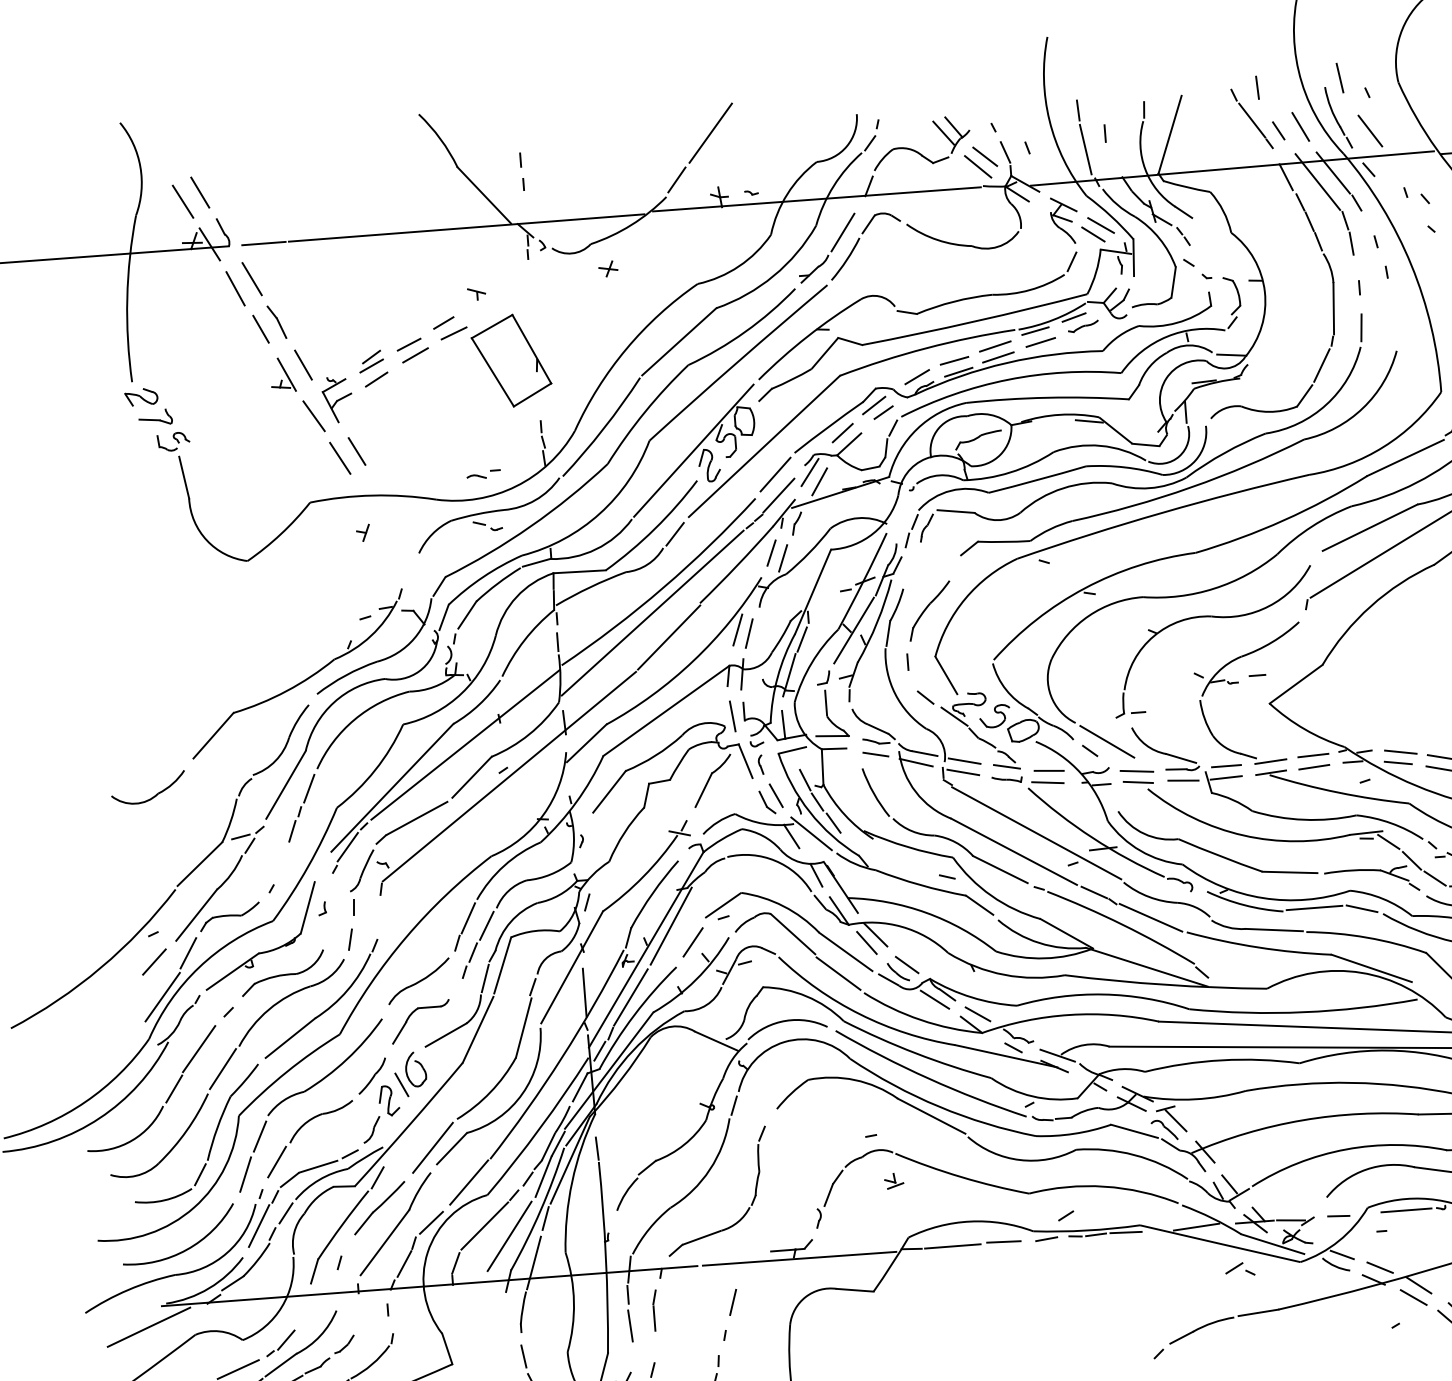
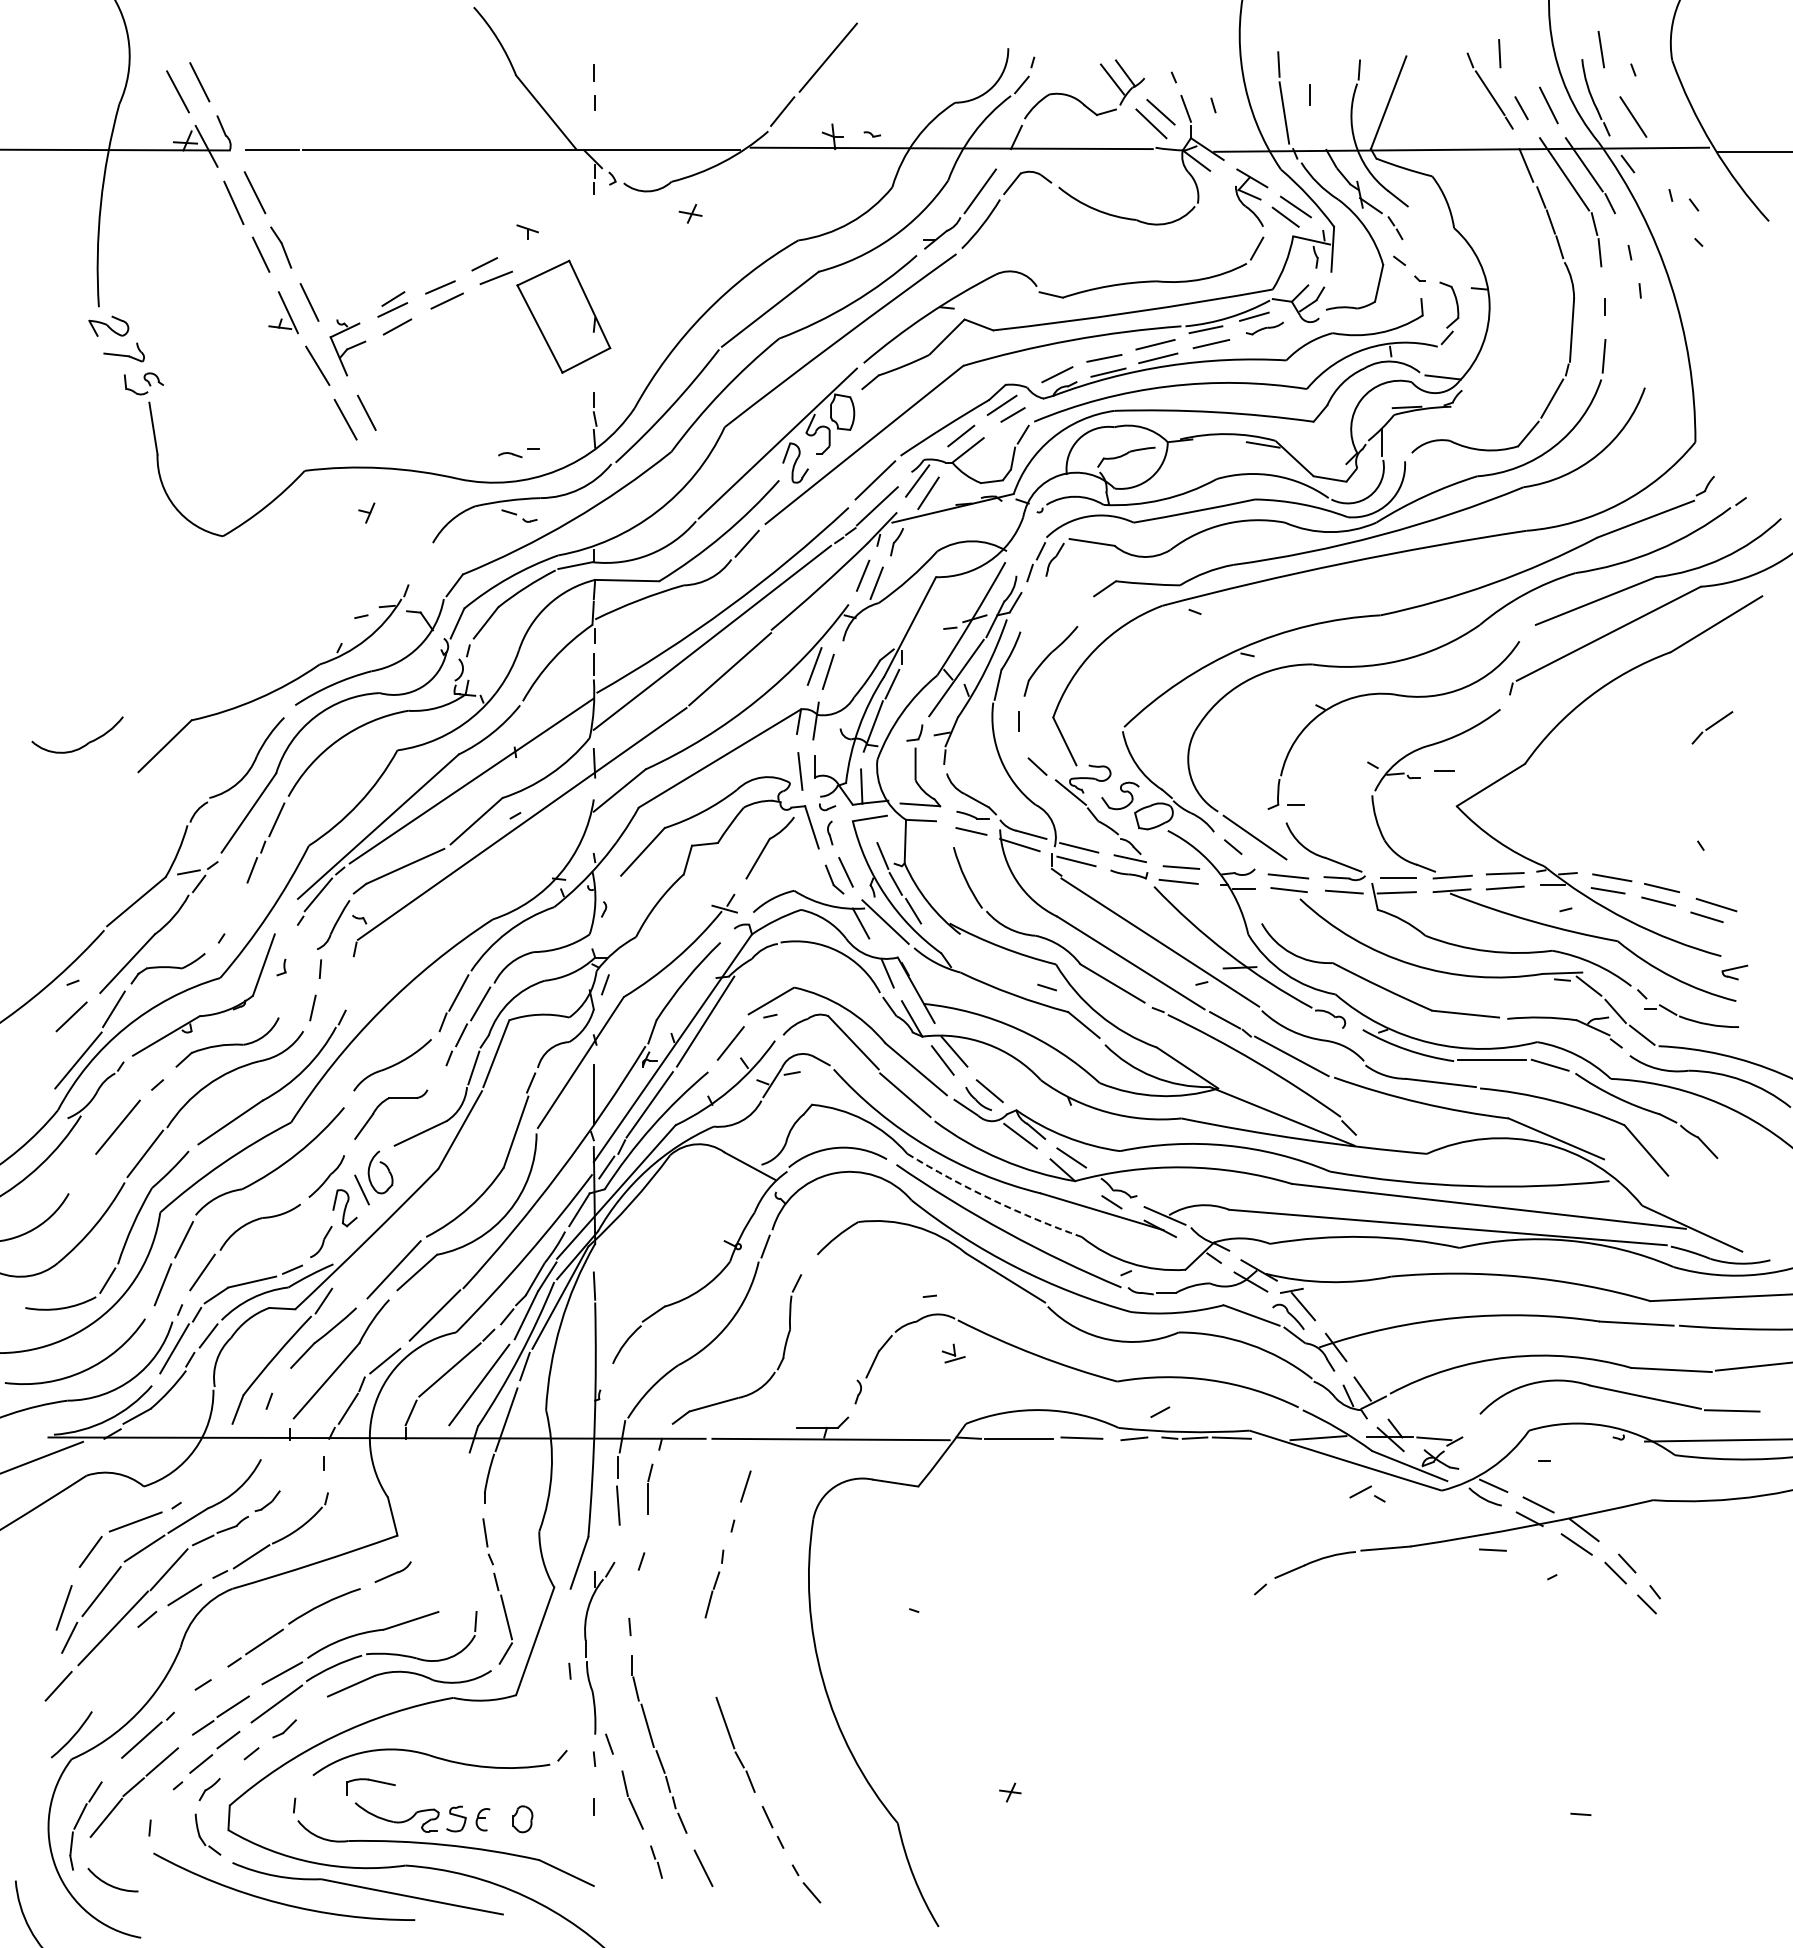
part: (153, 796) -> (83, 745), moved
arc: (916, 1053) -> (992, 1199), solid -> dashed
line: (173, 1088) -> (83, 1173), removed
line: (1405, 1210) -> (1575, 1437), removed
line: (1338, 1215) -> (1492, 1549), moved
line: (286, 1340) -> (197, 1490), removed

